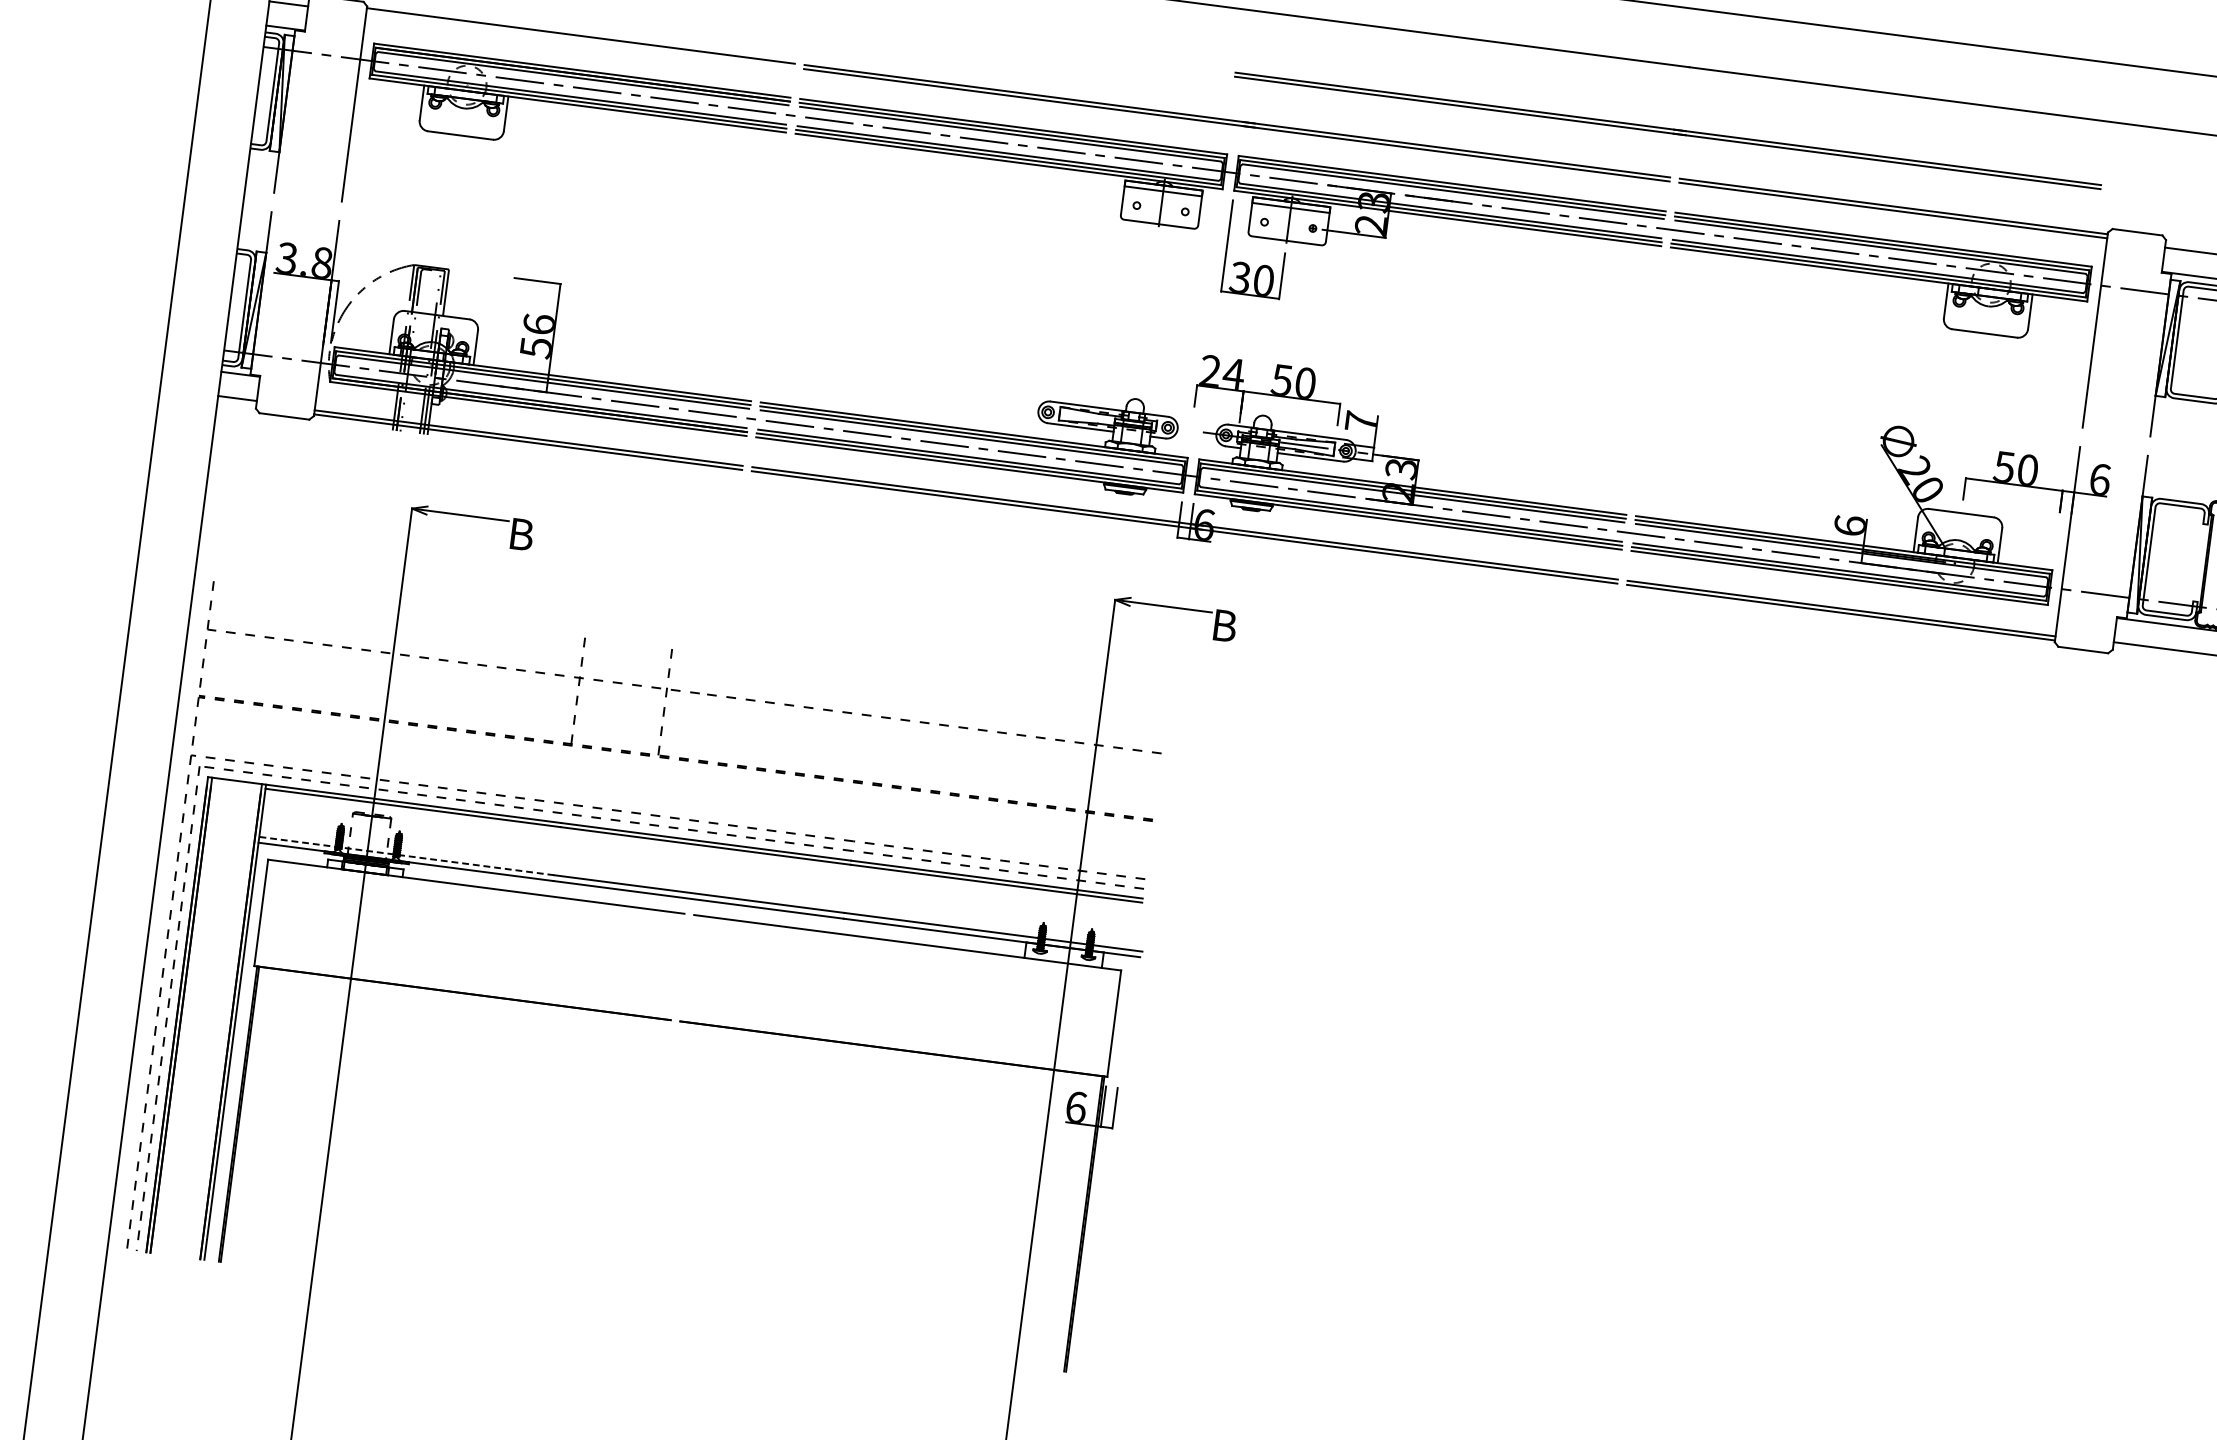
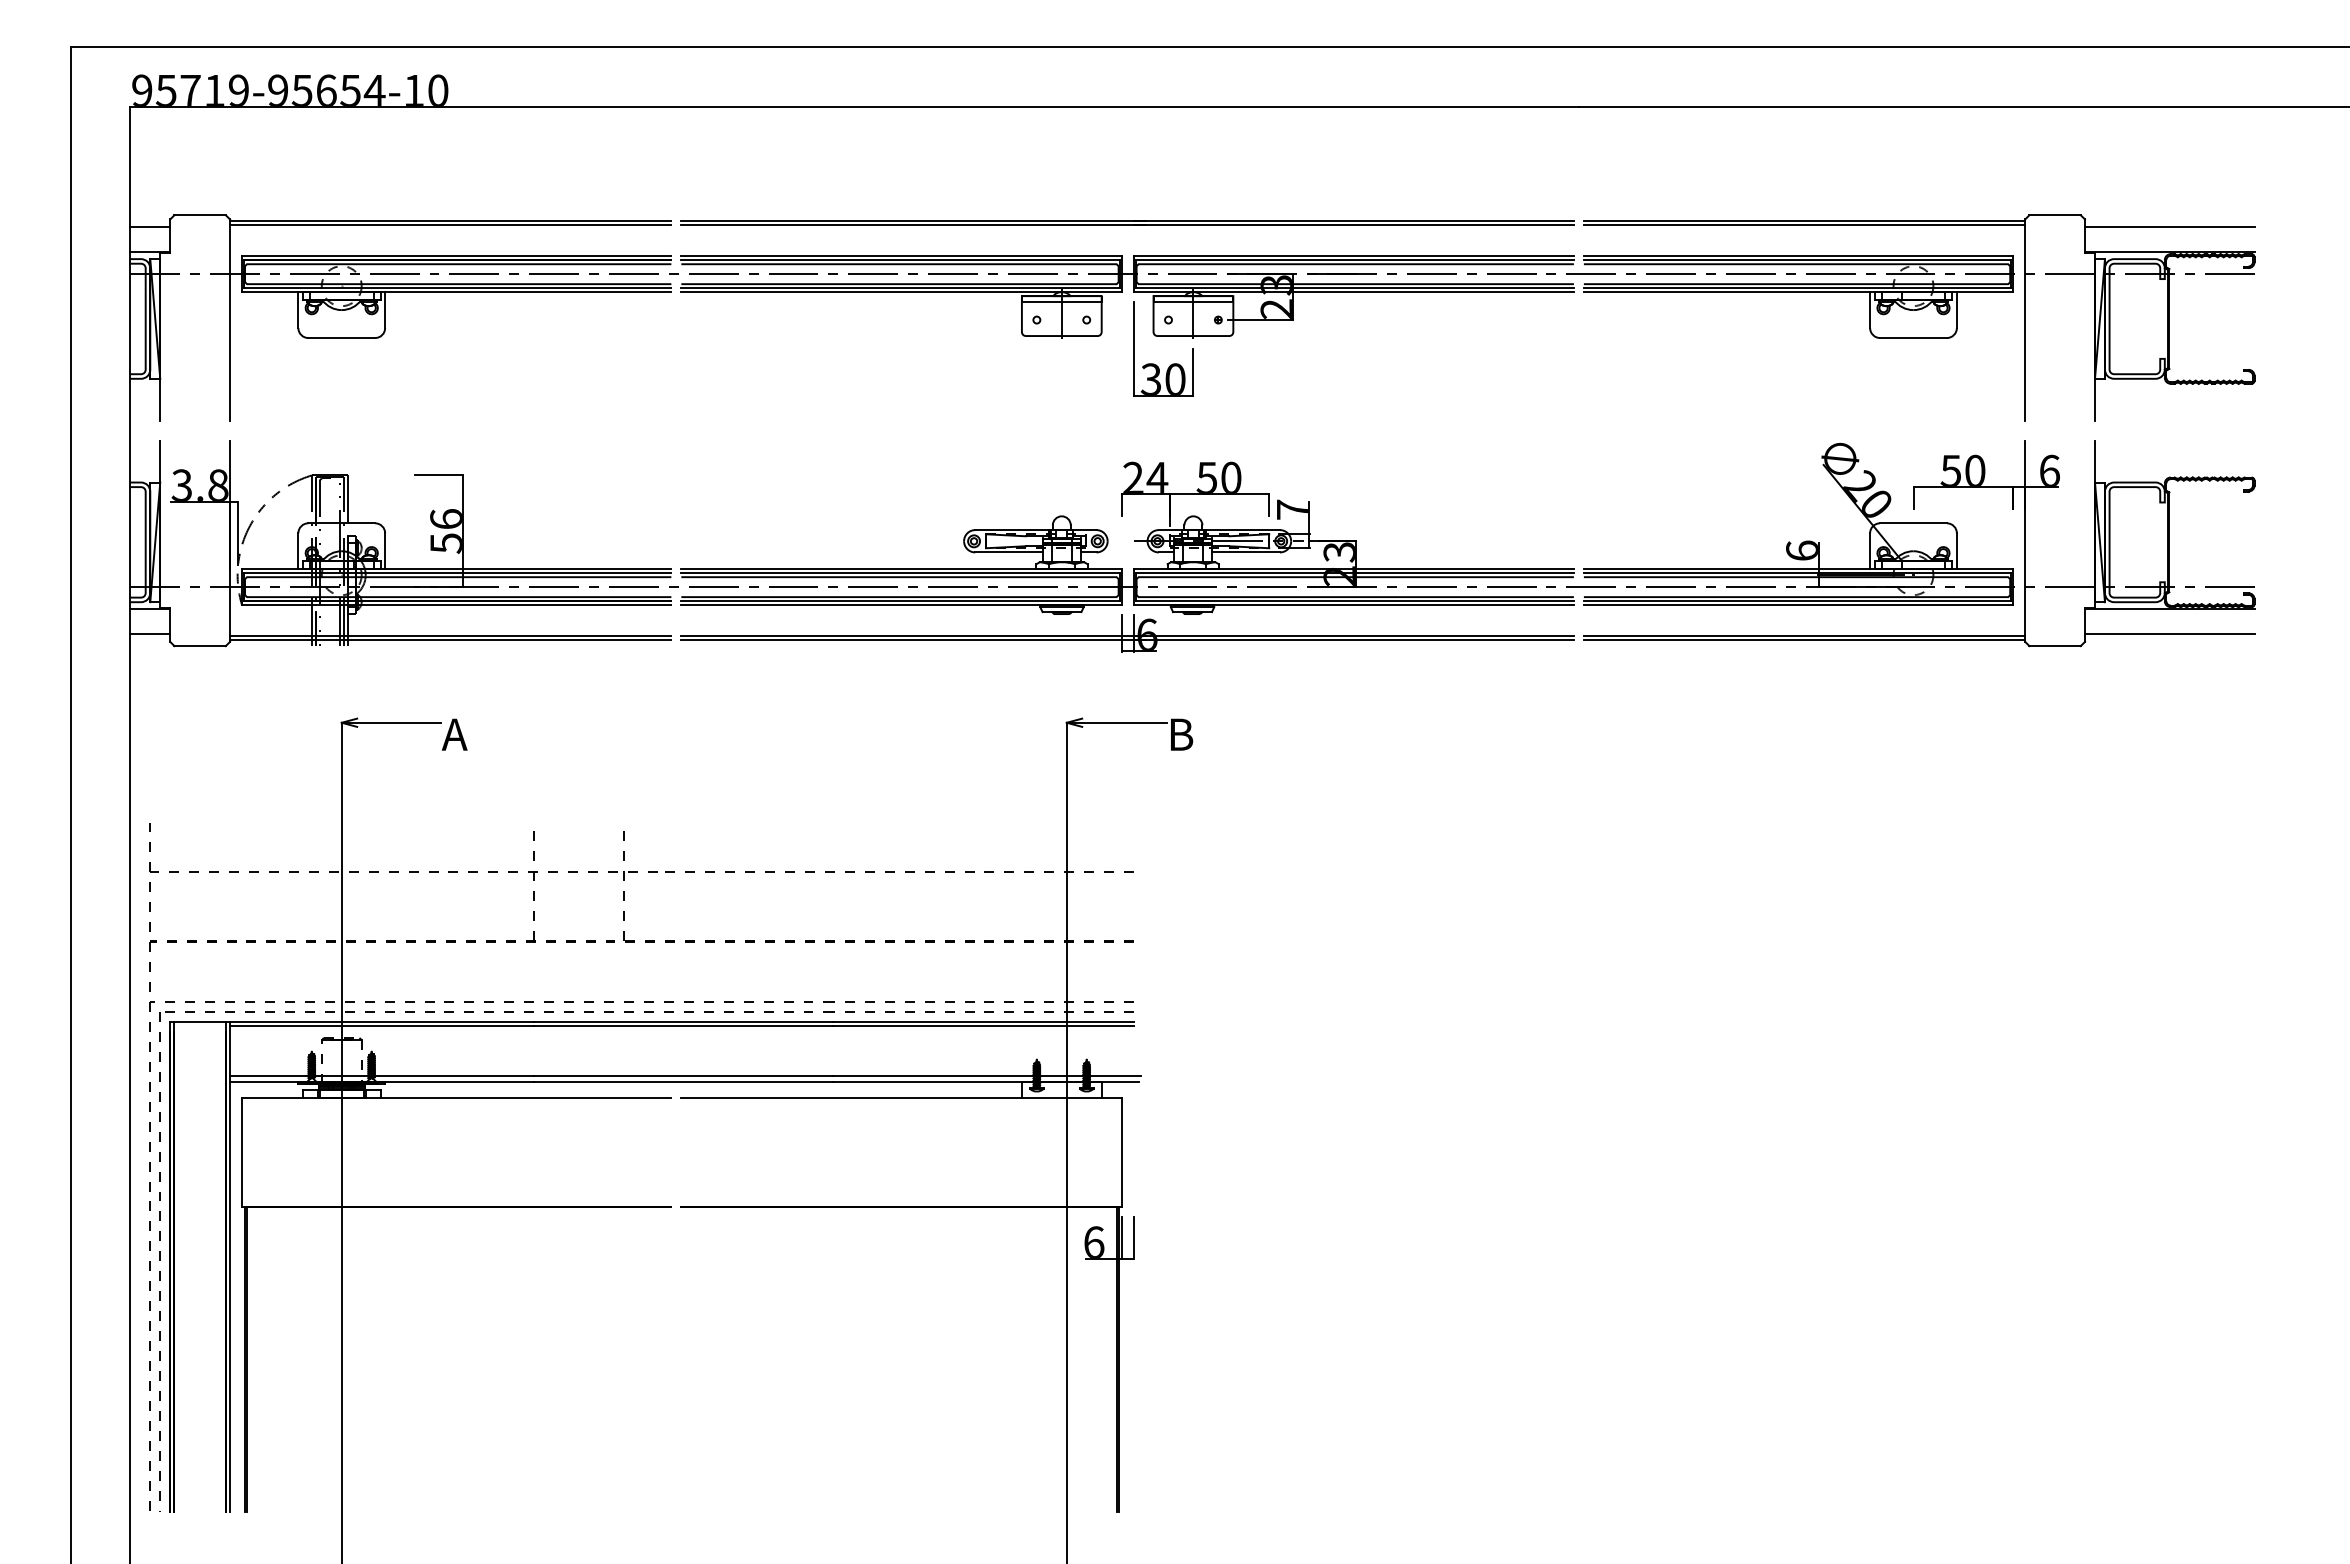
line: (580, 40) -> (450, 225), added
part: (1668, 130) -> (1565, 173), removed
text: (519, 534) -> (454, 734), B -> A
line: (406, 855) -> (381, 1075), dashed -> solid

